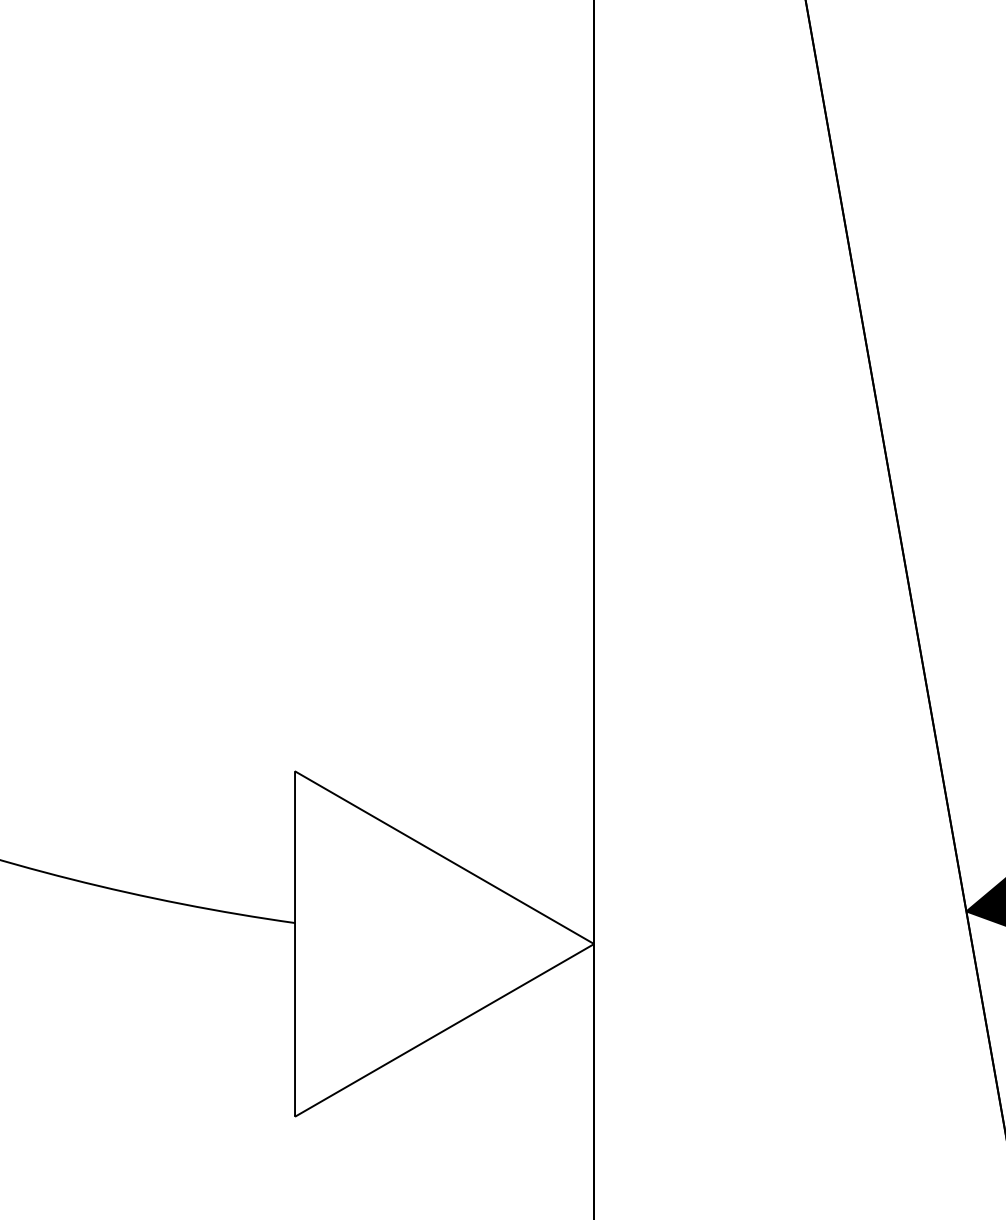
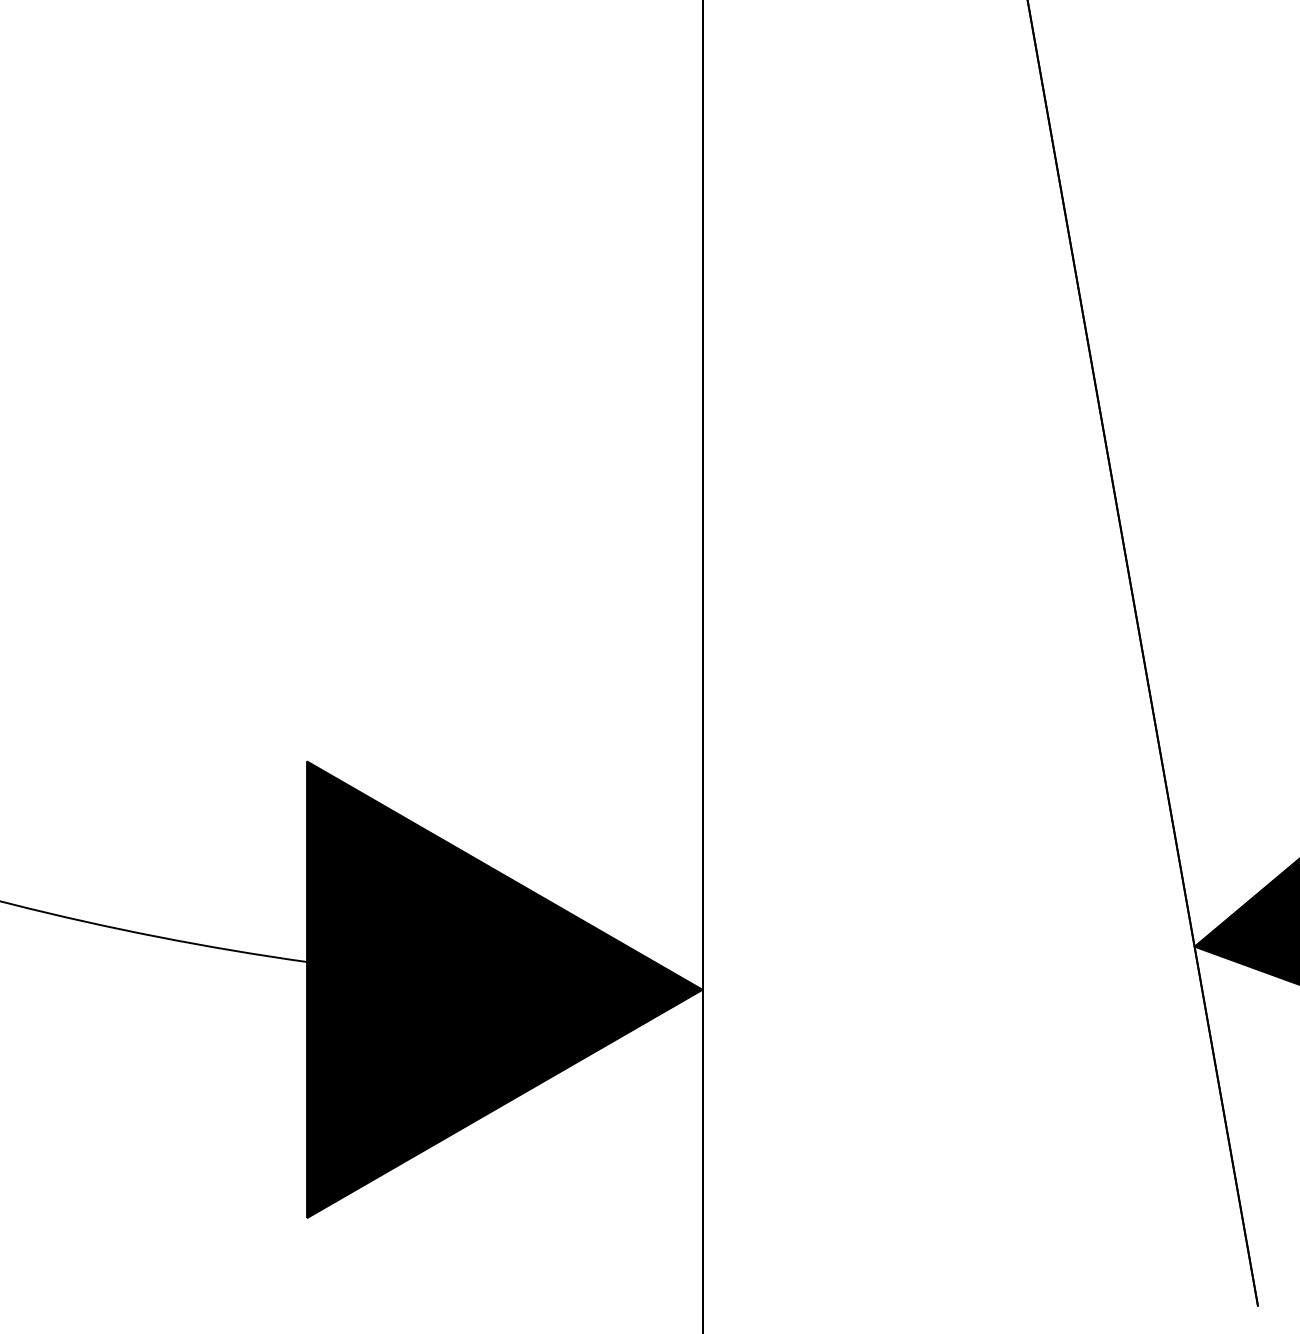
fill: (444, 943) -> (504, 989), added

